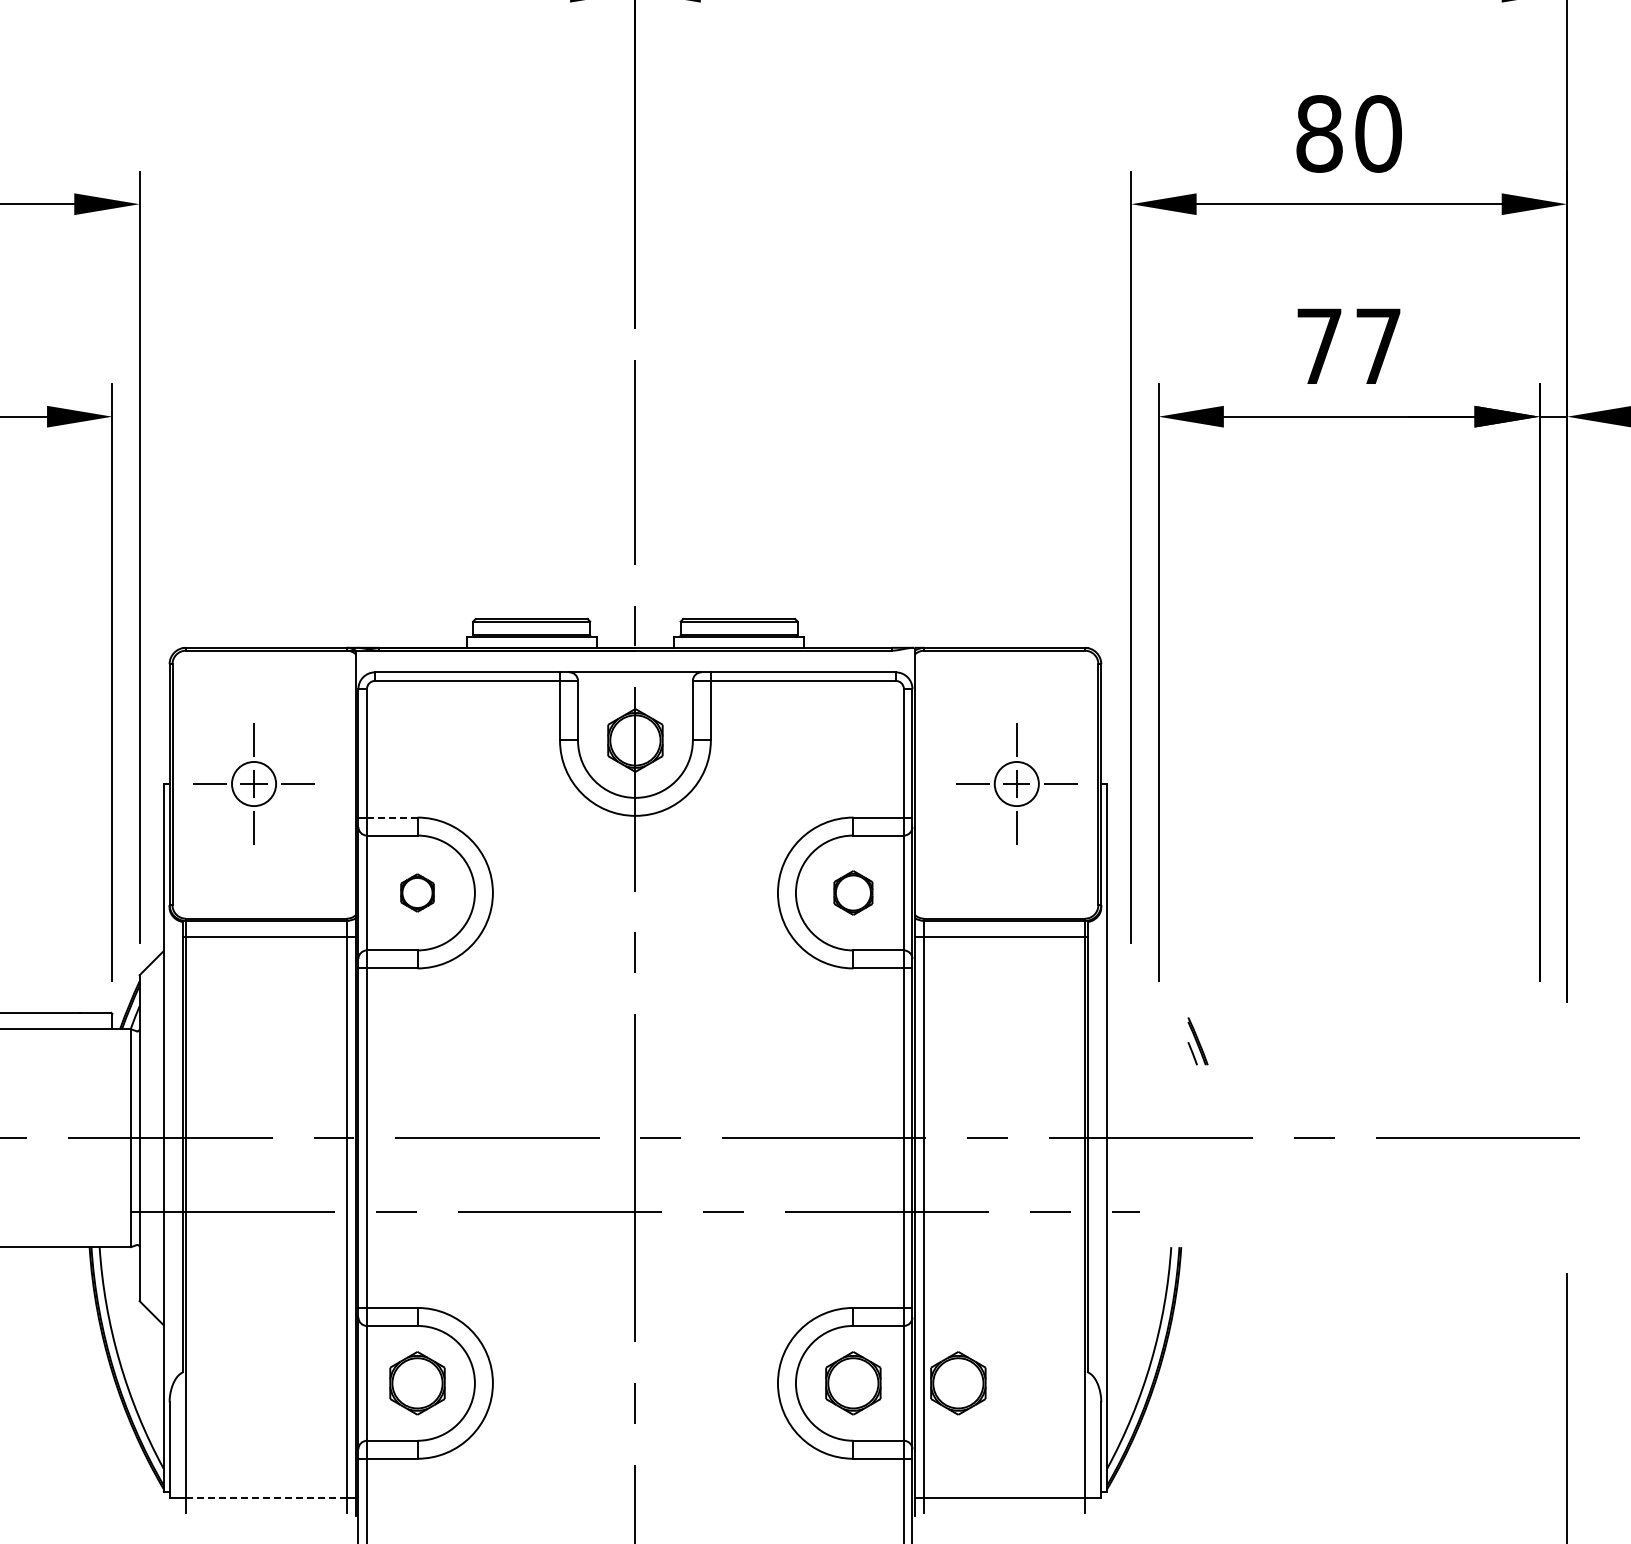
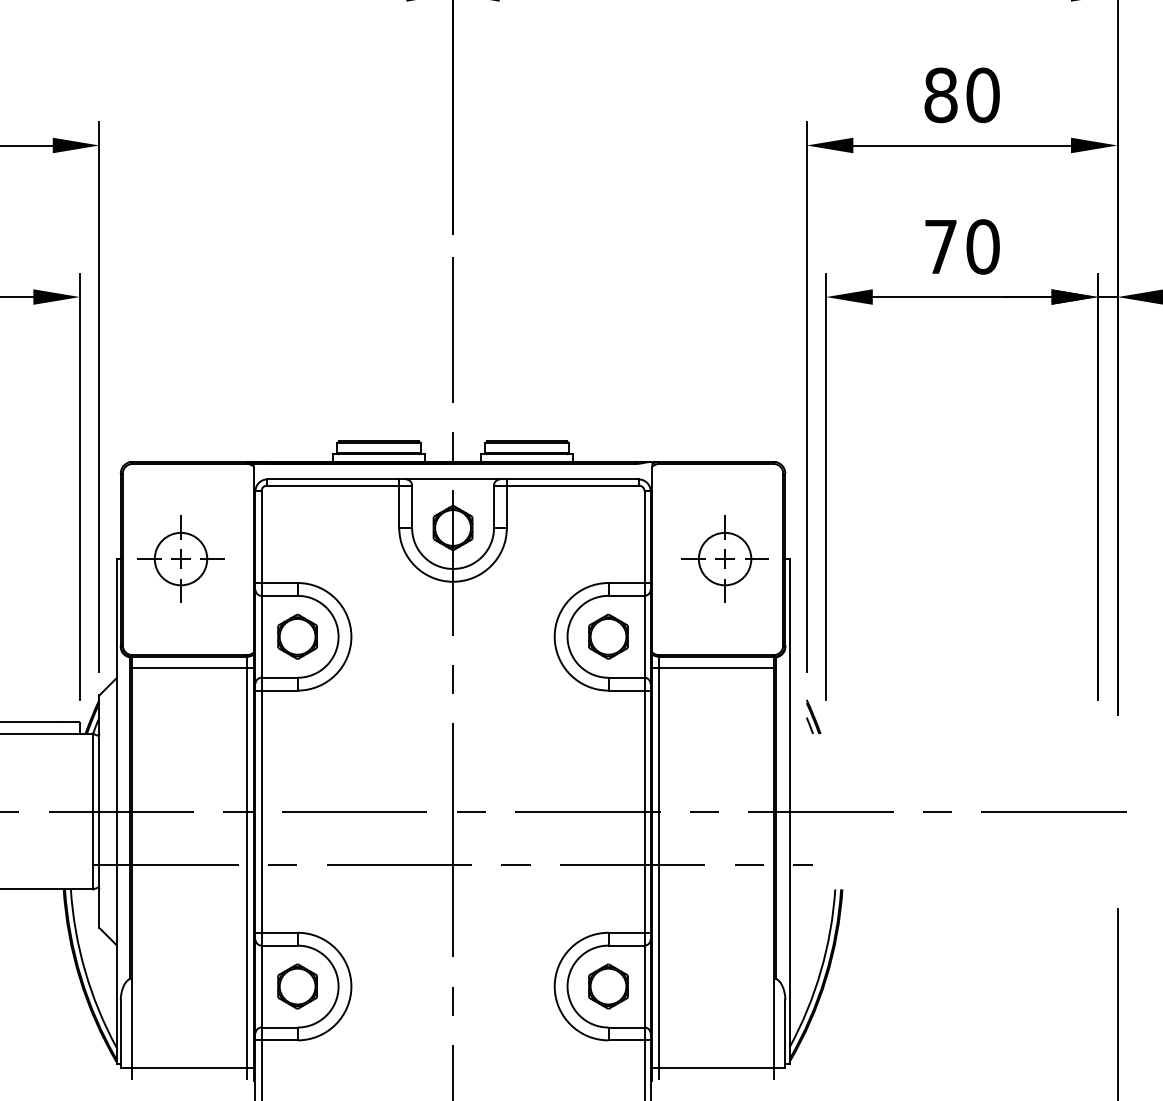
text: (1378, 346) -> (983, 246), 77 -> 70
circle: (253, 783) -> (180, 558), size x1.67
circle: (1016, 783) -> (724, 558), size x1.67
line: (392, 817) -> (279, 582), dashed -> solid
part: (417, 892) -> (297, 636), size x1.67
part: (853, 892) -> (608, 636), size x1.43
part: (1197, 1041) -> (813, 717), moved
part: (958, 1383) -> (683, 986), removed
line: (265, 1497) -> (189, 1067), dashed -> solid

